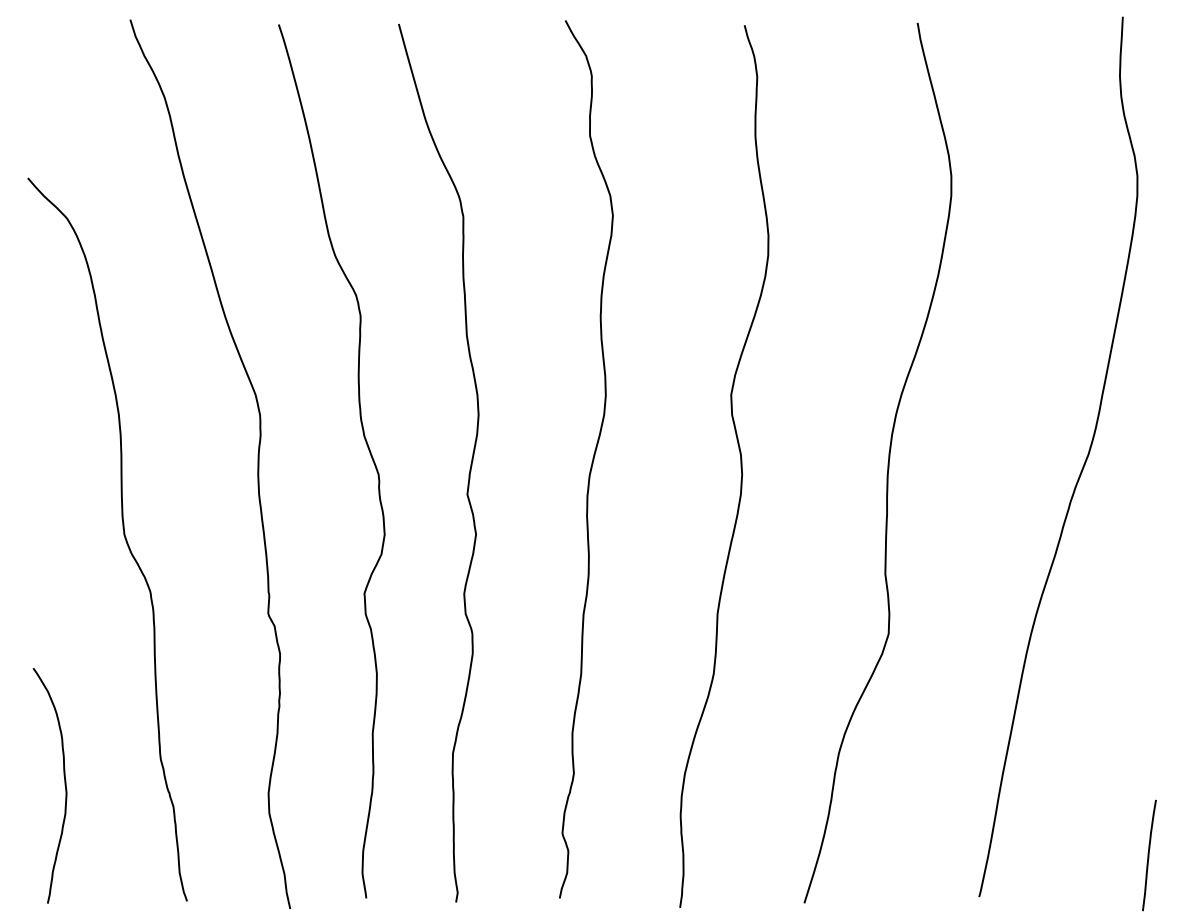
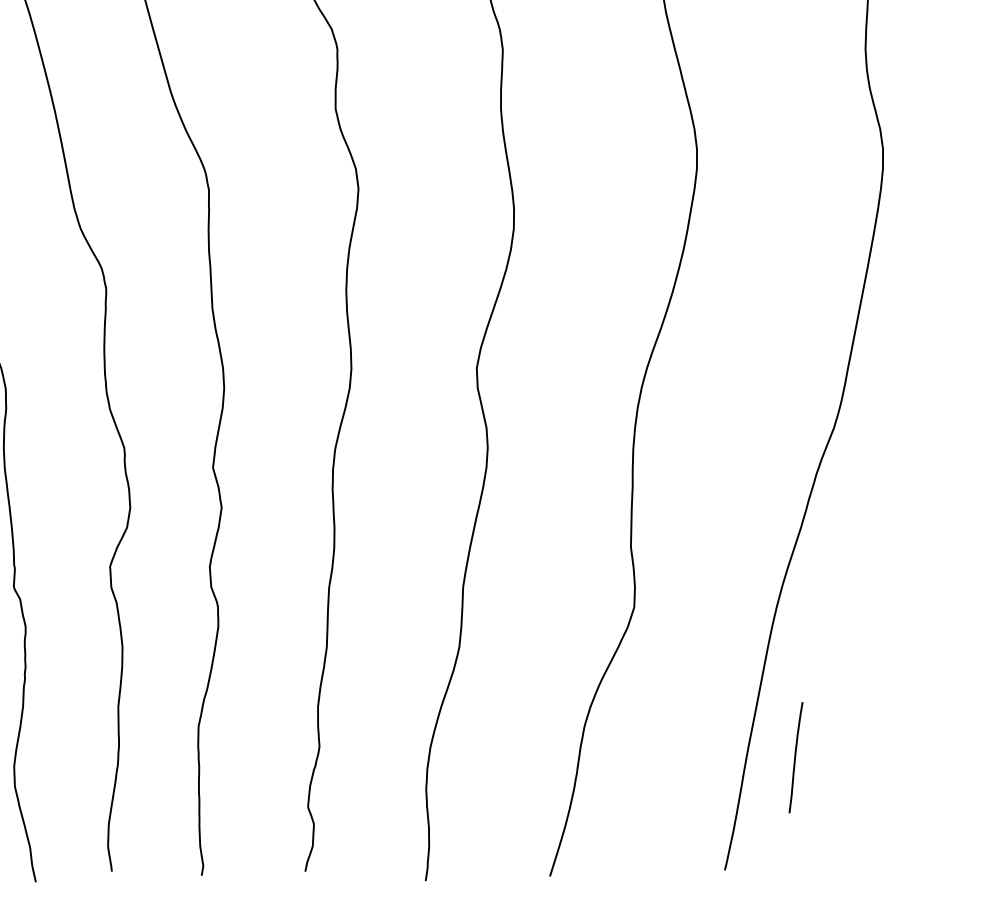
curve: (1149, 855) -> (796, 757), moved

